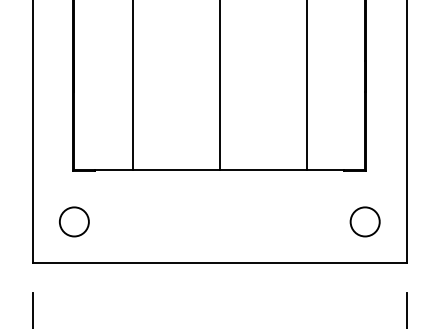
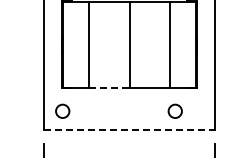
line: (176, 170) -> (109, 87), solid -> dashed
circle: (363, 220) -> (174, 110), moved
line: (219, 263) -> (129, 130), solid -> dashed

